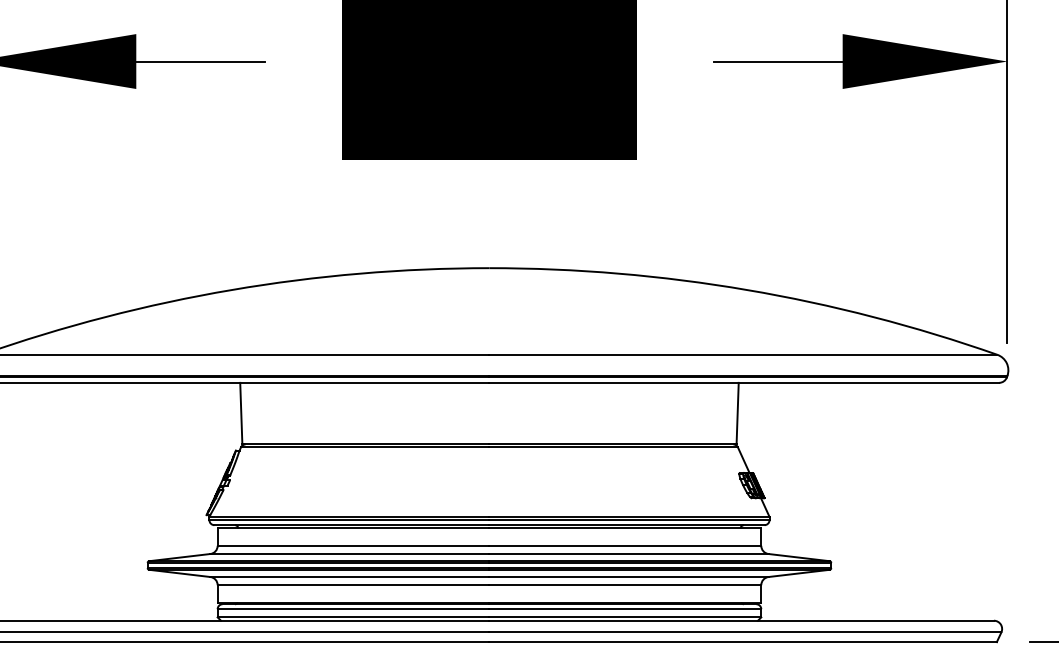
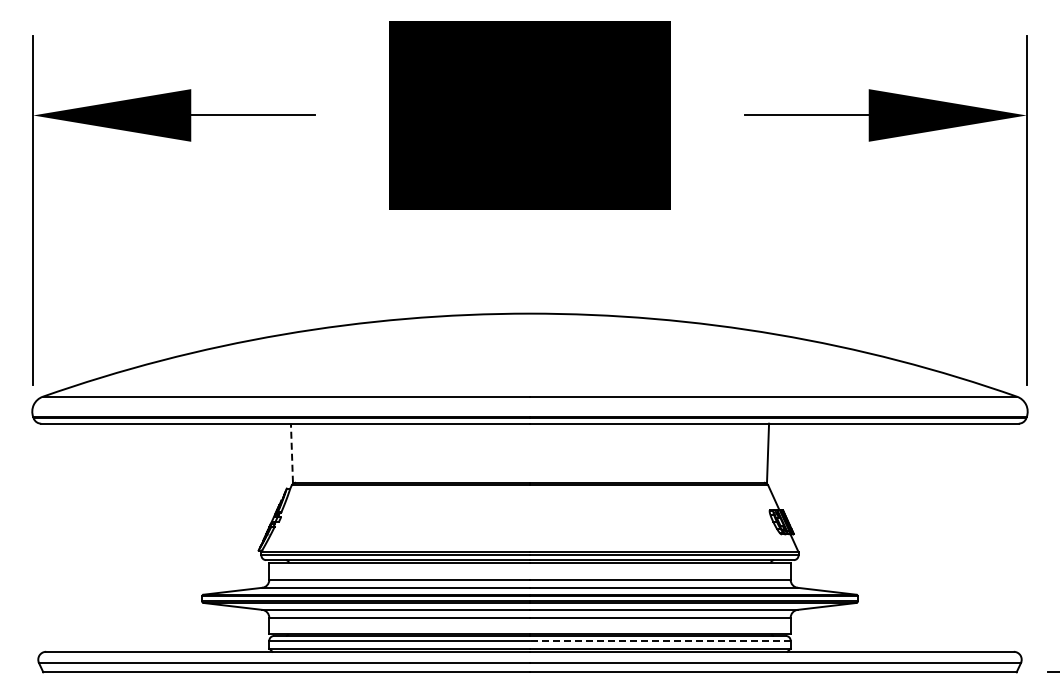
line: (240, 413) -> (291, 453), solid -> dashed
line: (624, 608) -> (659, 640), solid -> dashed

